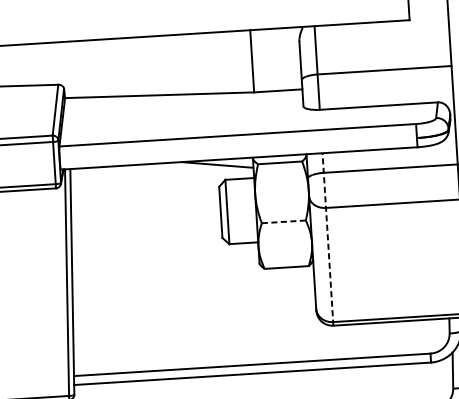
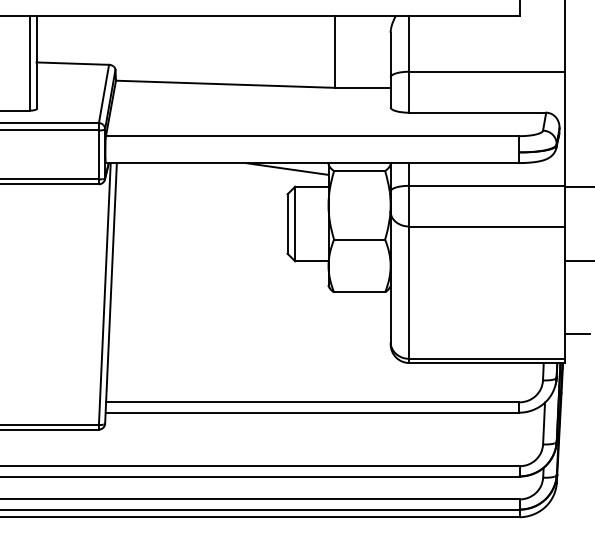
line: (283, 221) -> (359, 239), dashed -> solid
line: (328, 239) -> (409, 263), dashed -> solid

